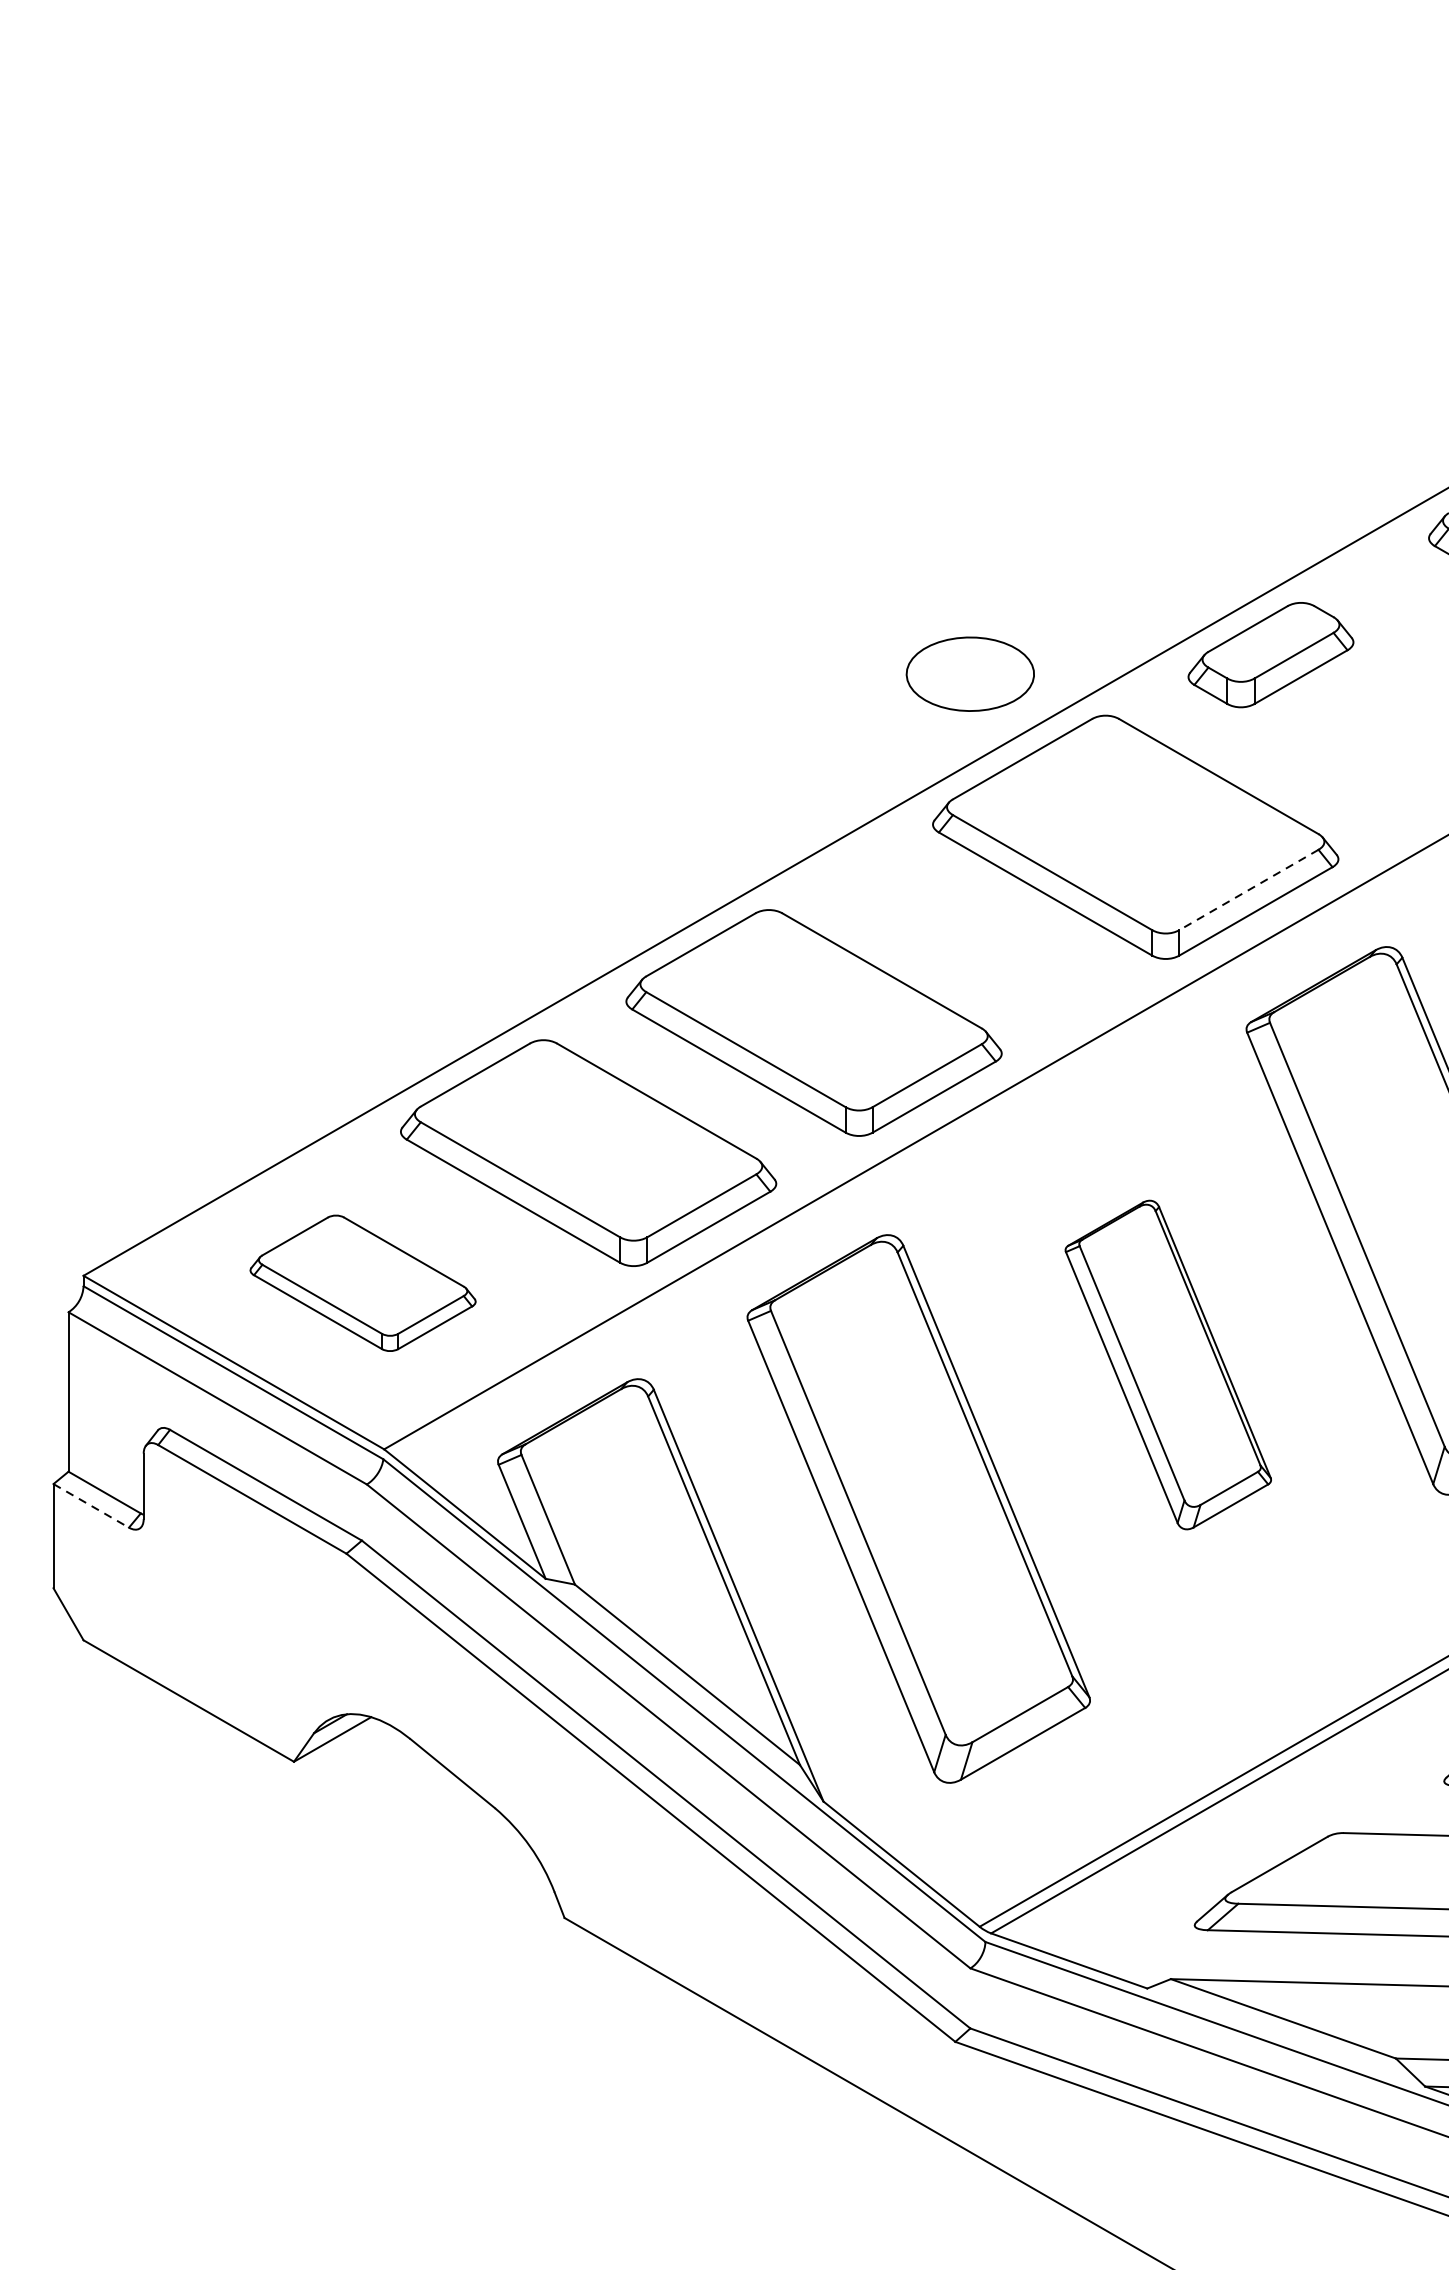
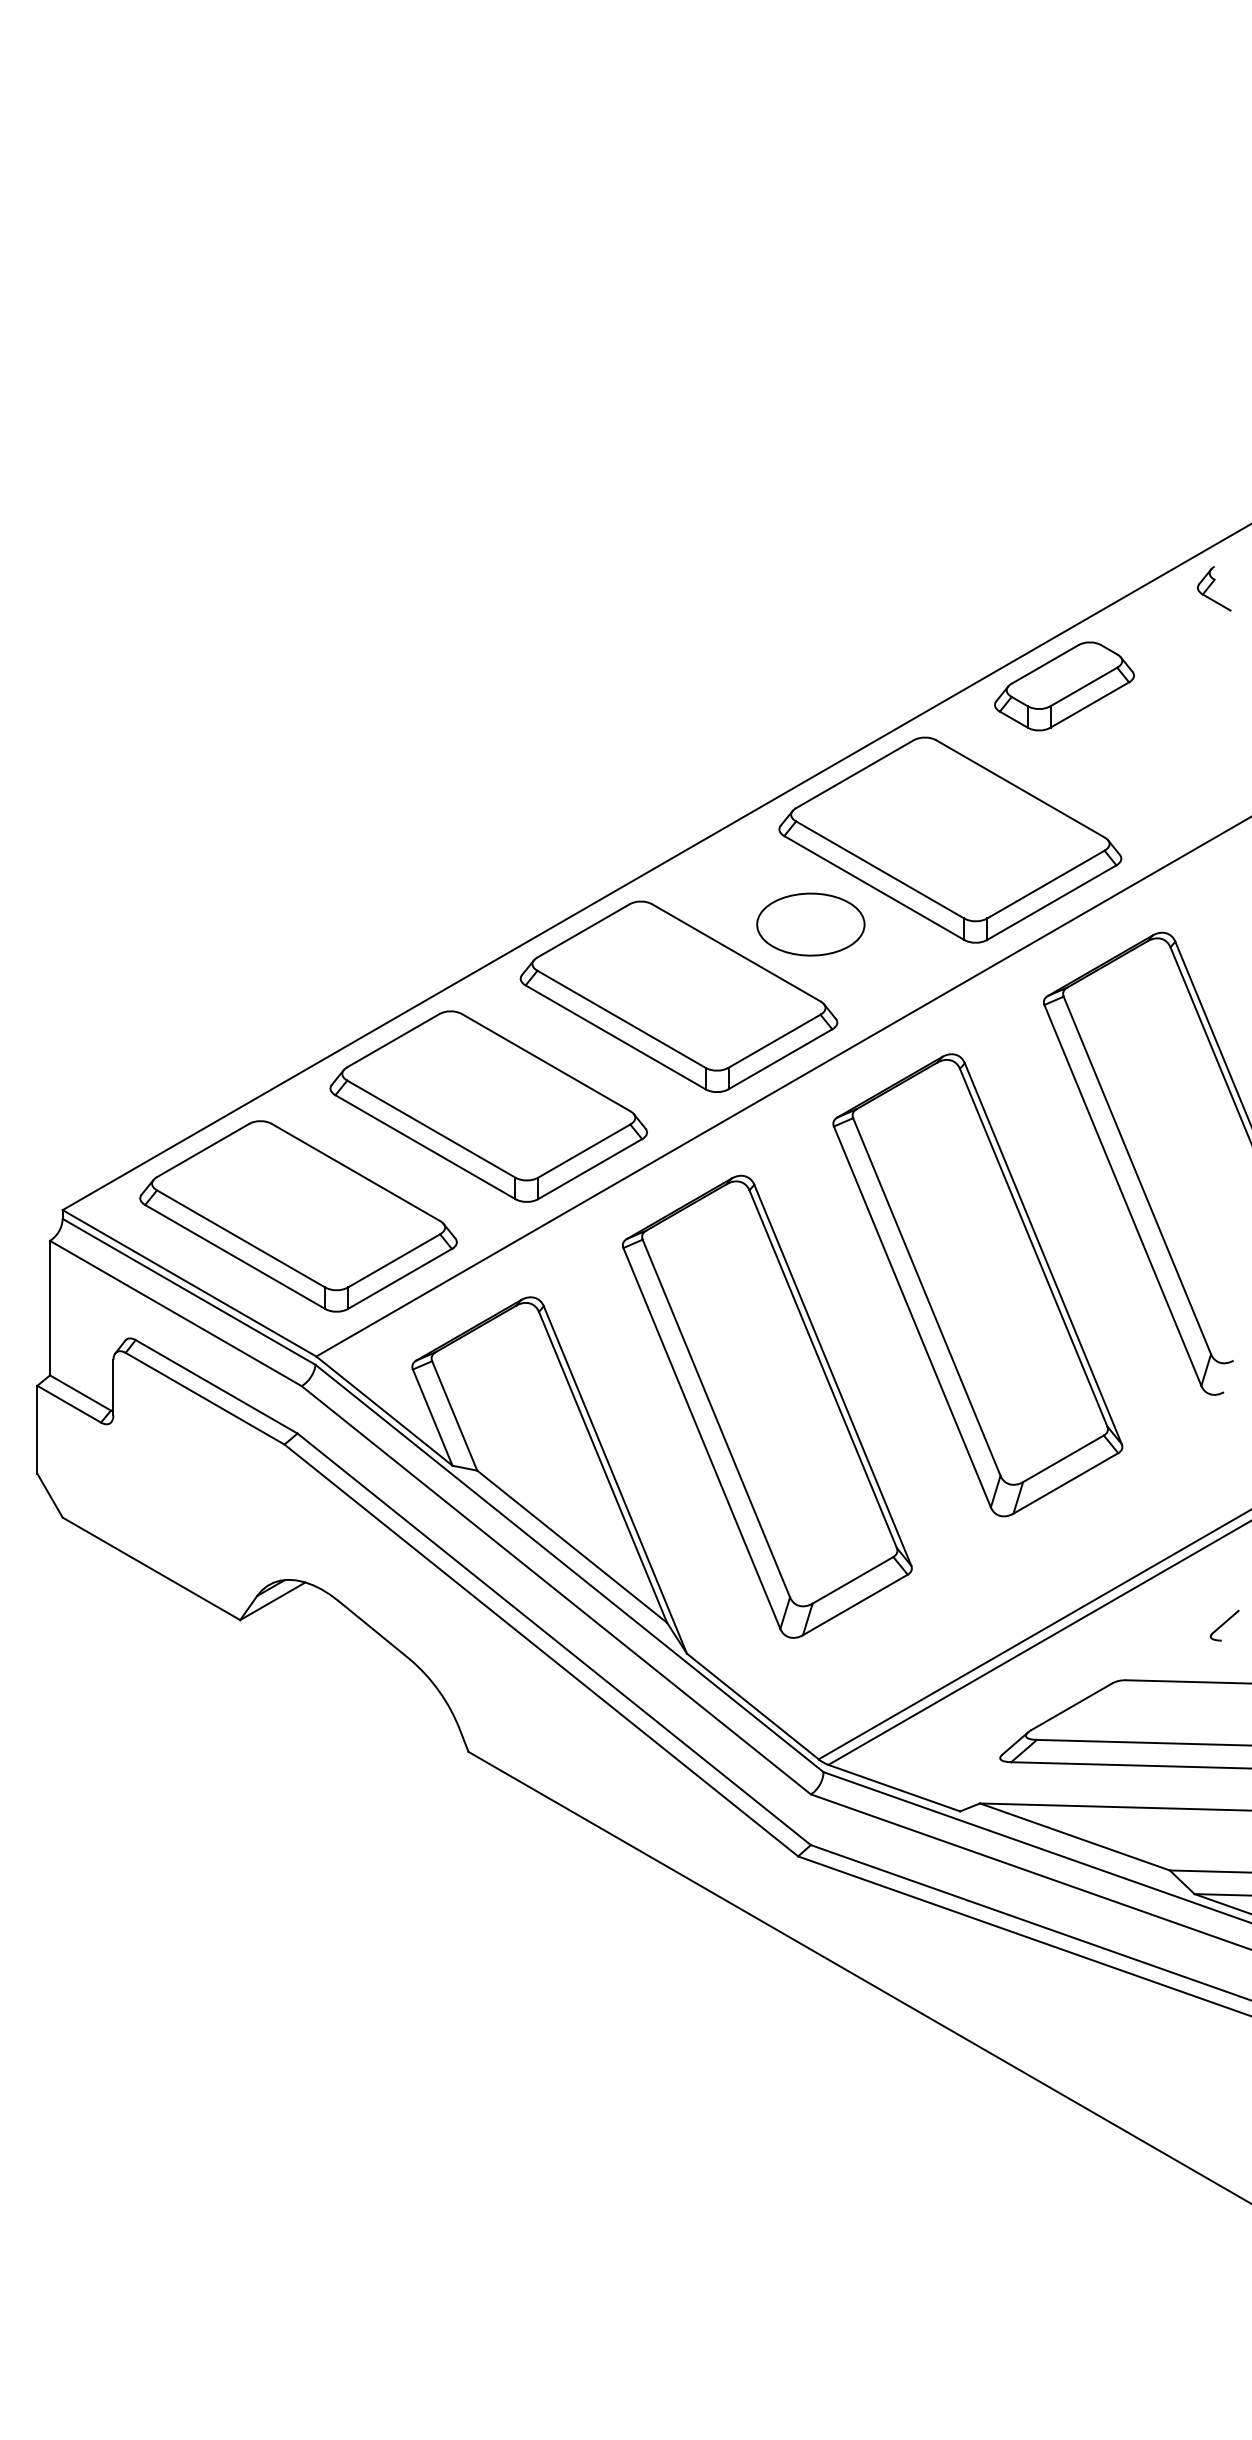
part: (969, 674) -> (810, 924), moved
line: (1248, 889) -> (1045, 884), dashed -> solid
part: (363, 1283) -> (298, 1216), size x1.67
part: (1167, 1365) -> (977, 1285), size x1.67
line: (91, 1506) -> (69, 1404), dashed -> solid

